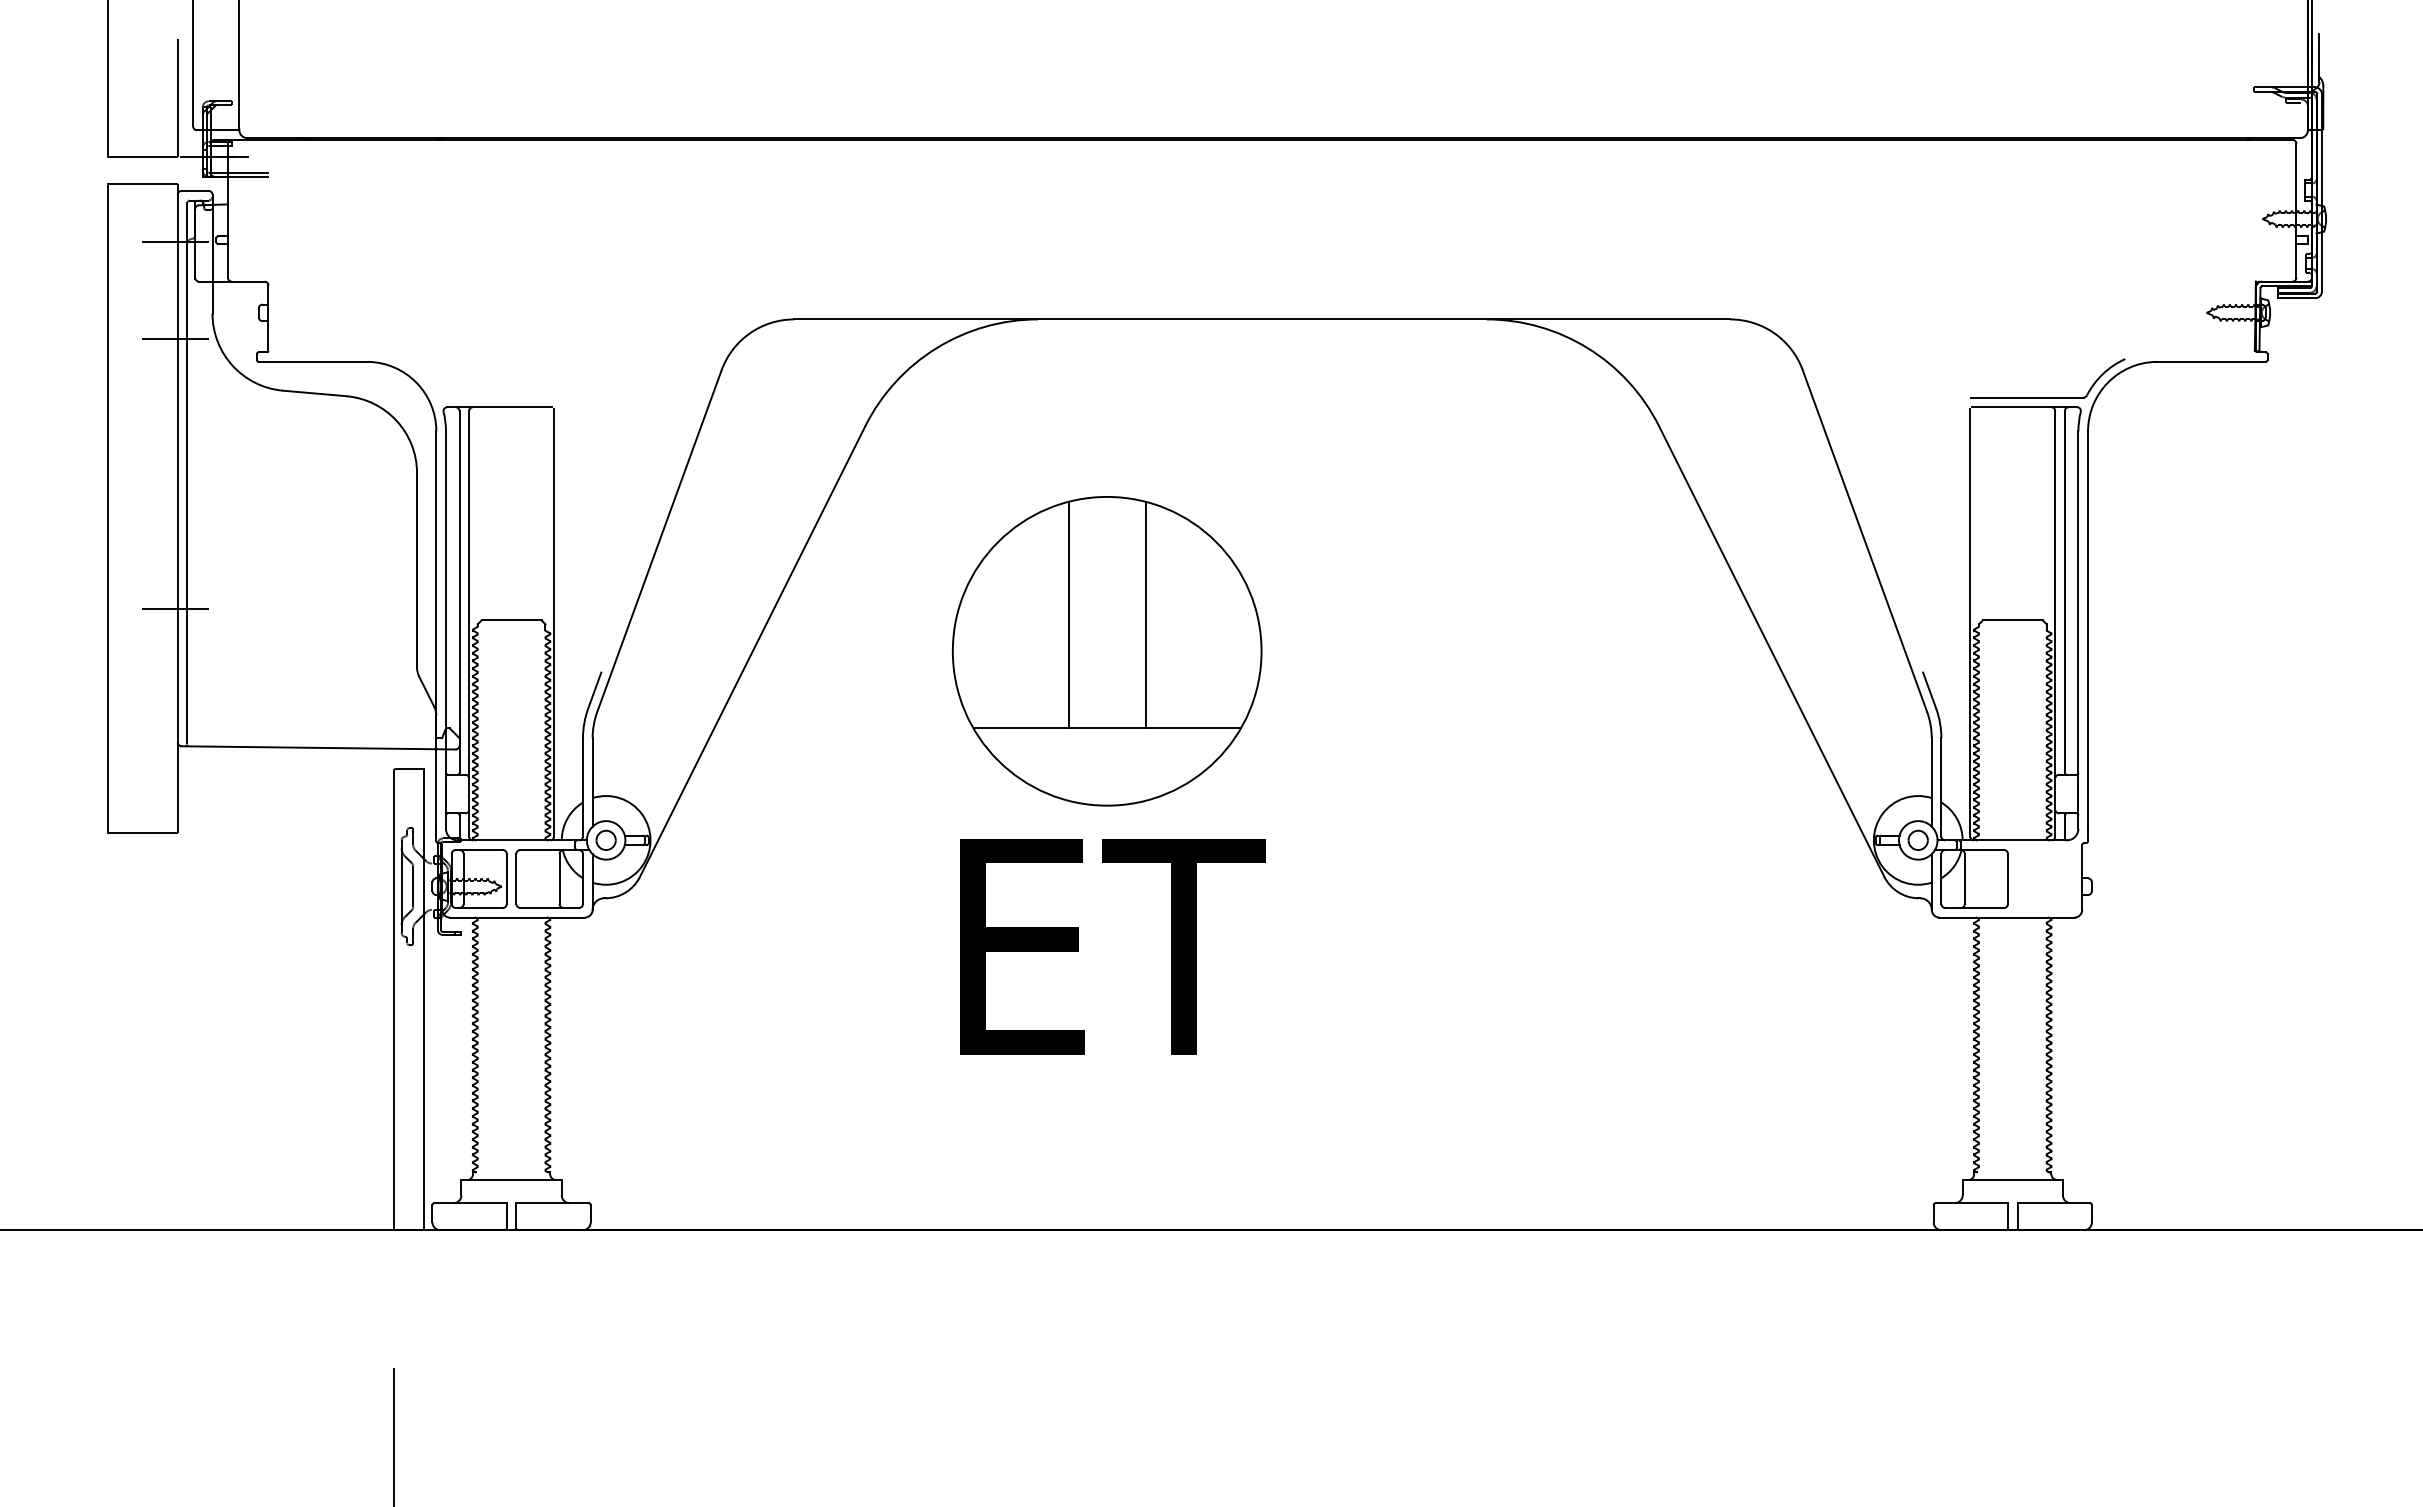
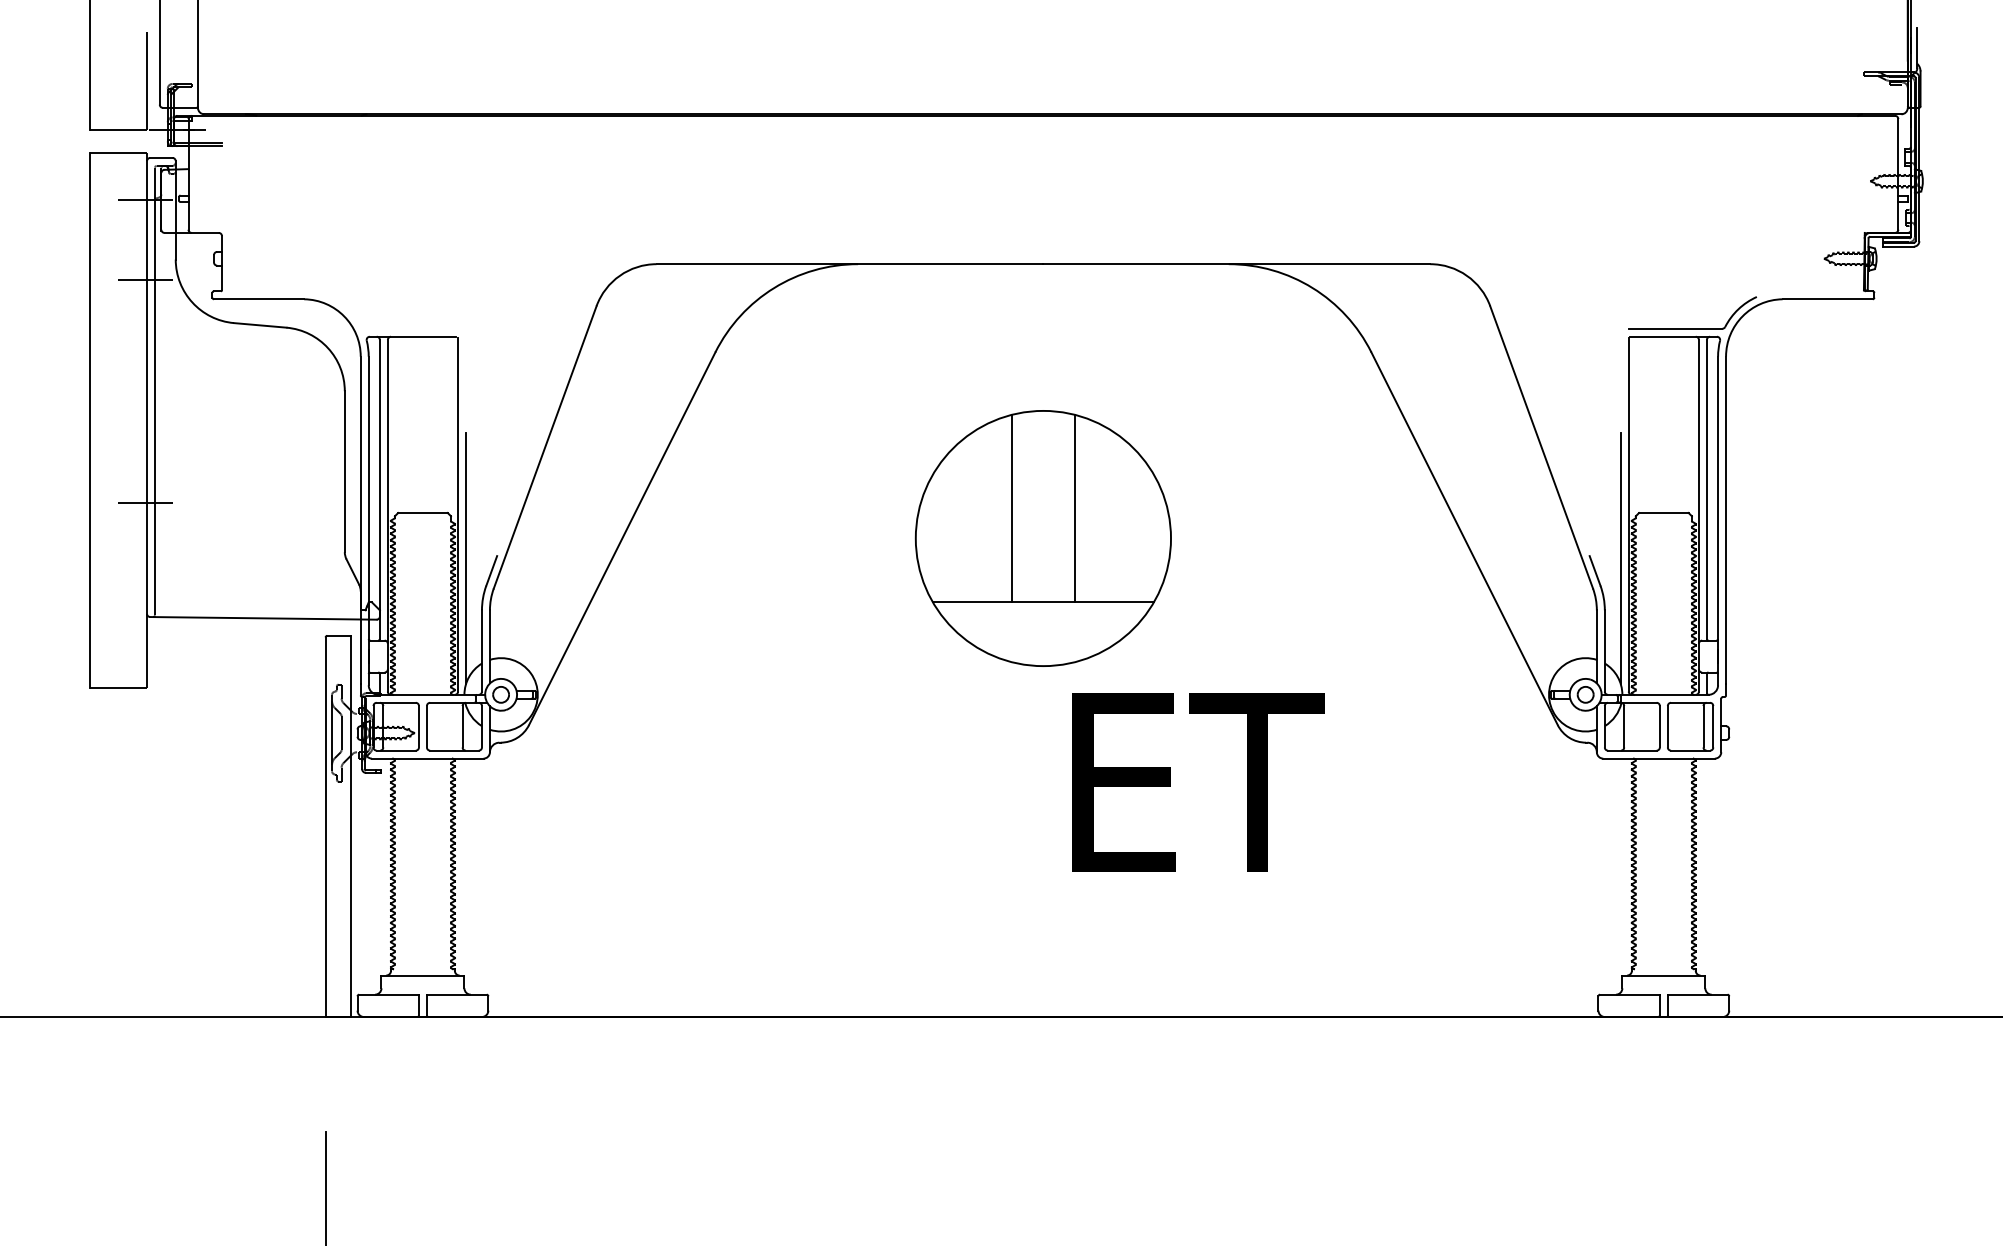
part: (1107, 651) -> (1043, 538), moved
line: (563, 675) -> (465, 558), added
line: (1960, 675) -> (1620, 558), added
part: (2044, 878) -> (1690, 726), added
text: (1112, 946) -> (1198, 782), moved

